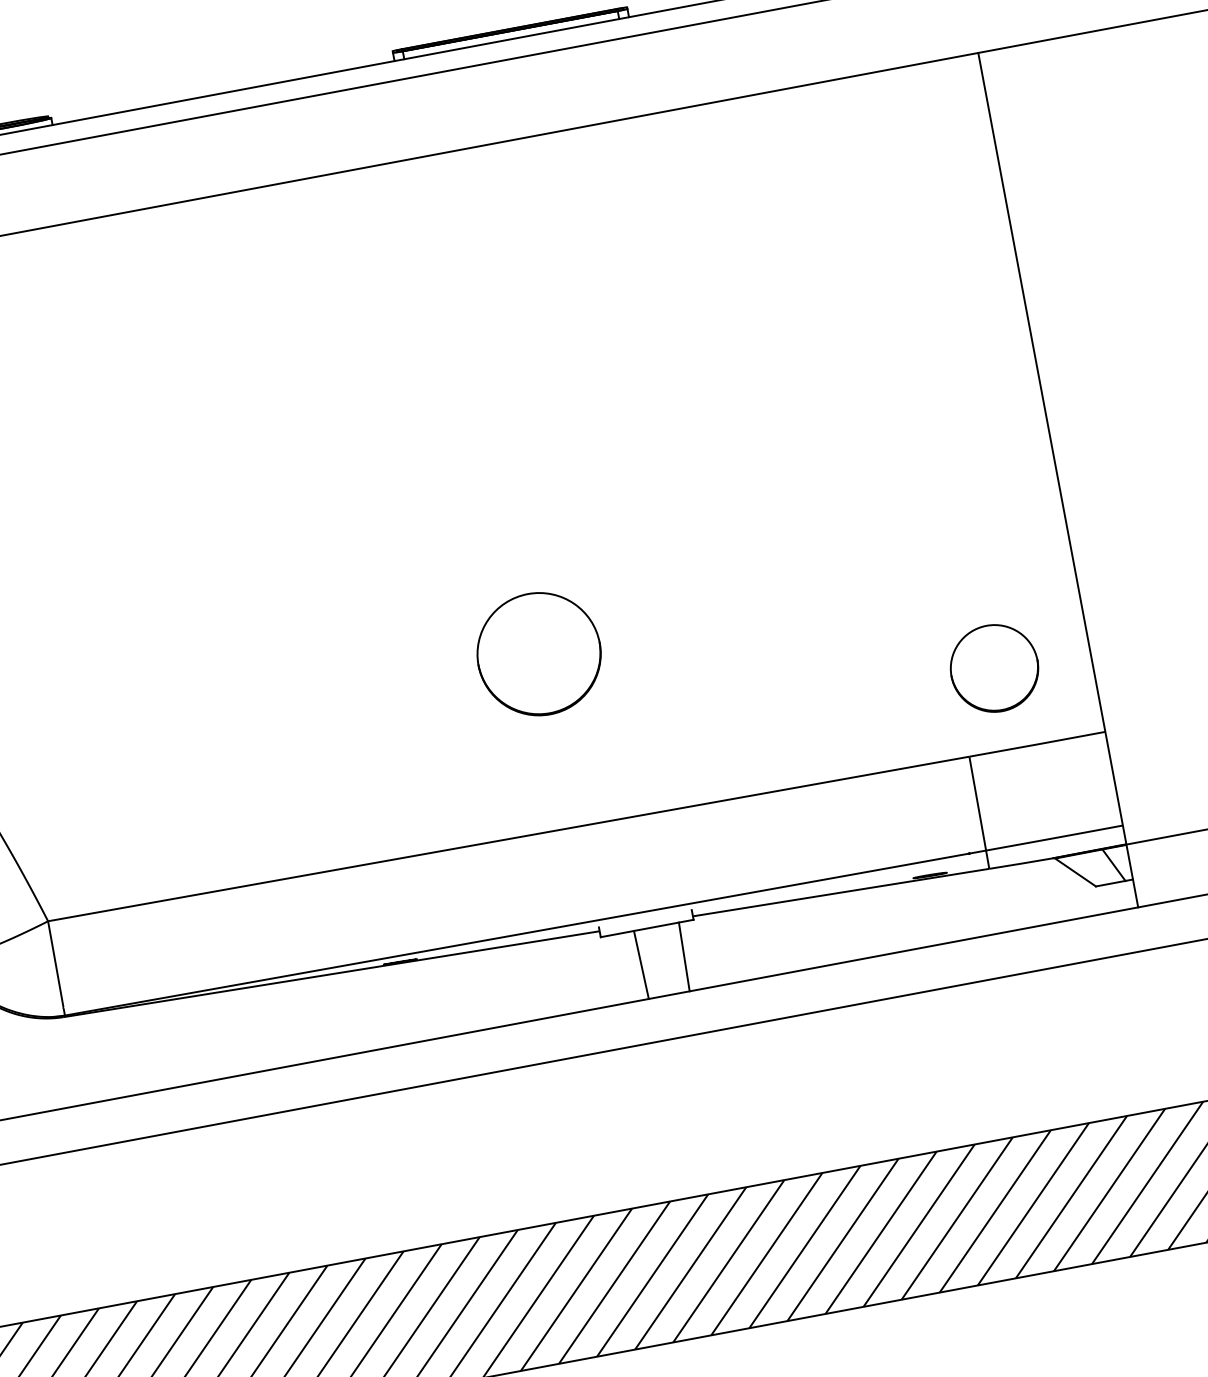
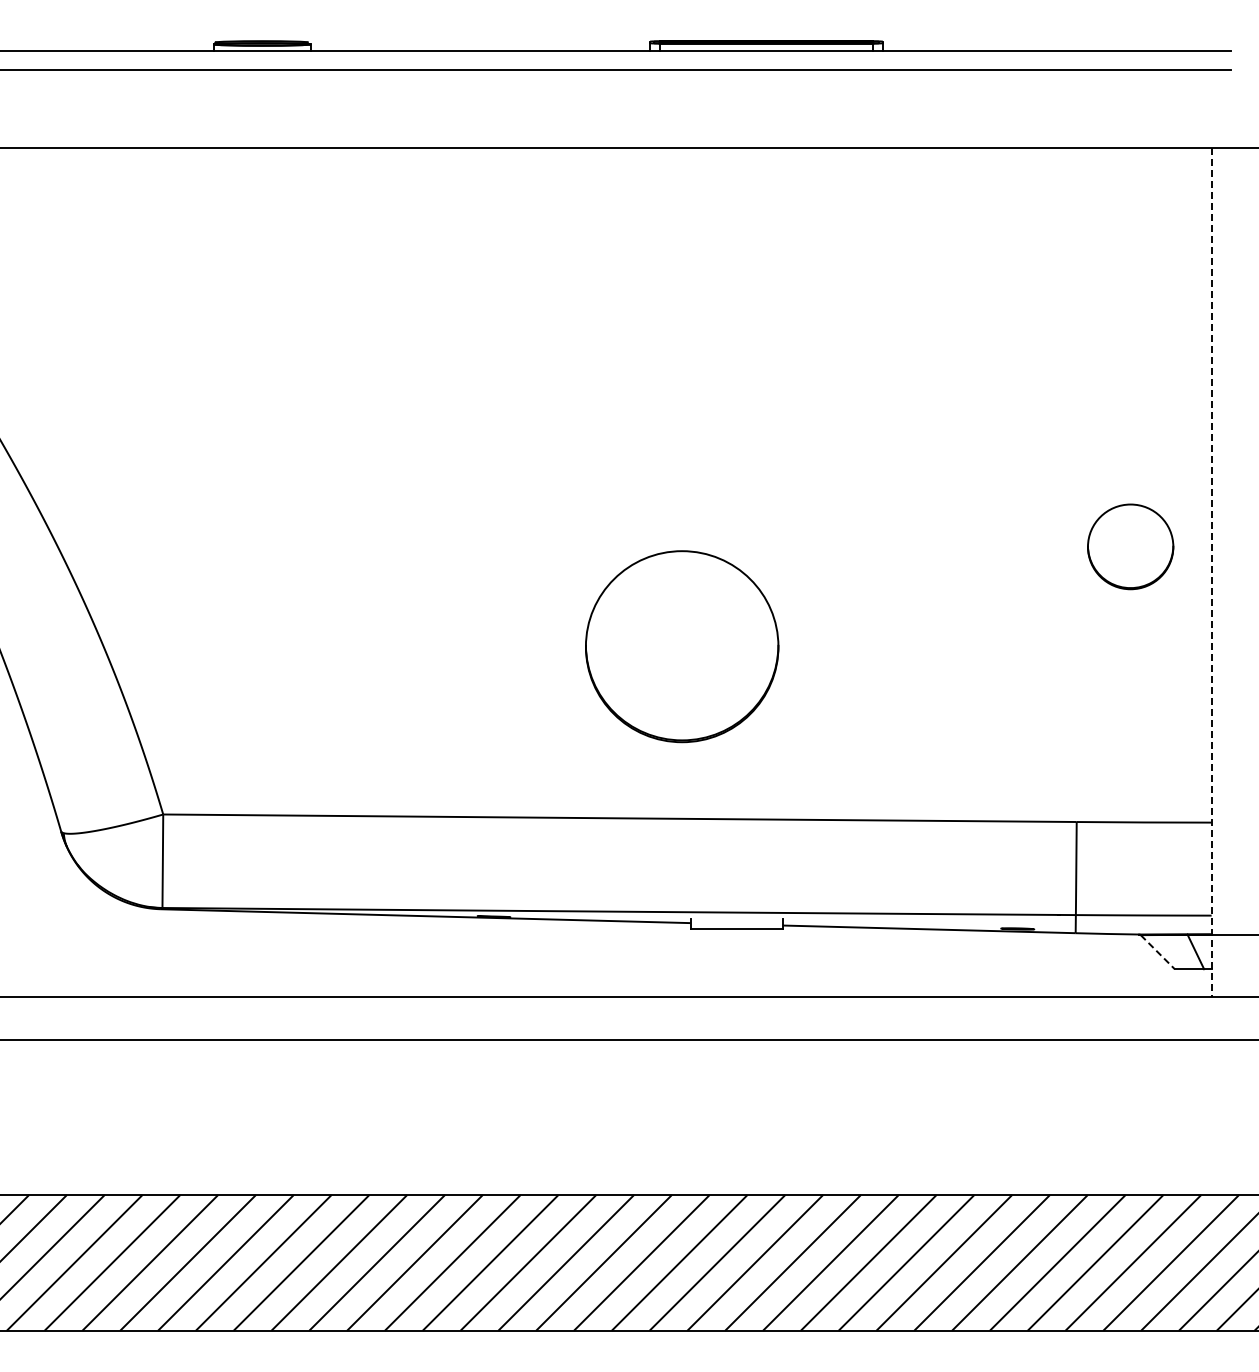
line: (1058, 481) -> (1211, 573), solid -> dashed
part: (539, 653) -> (682, 645), size x1.6
part: (994, 668) -> (1130, 546), moved
line: (1076, 872) -> (1158, 952), solid -> dashed
line: (684, 956) -> (767, 962), removed
line: (641, 964) -> (724, 962), removed

